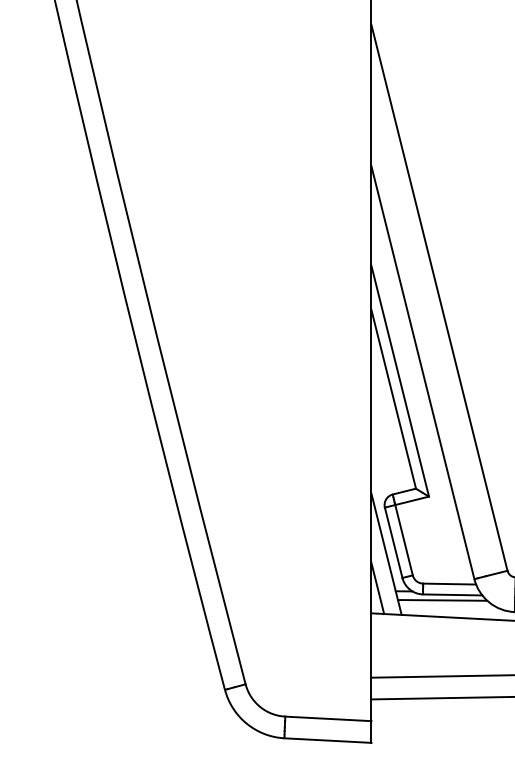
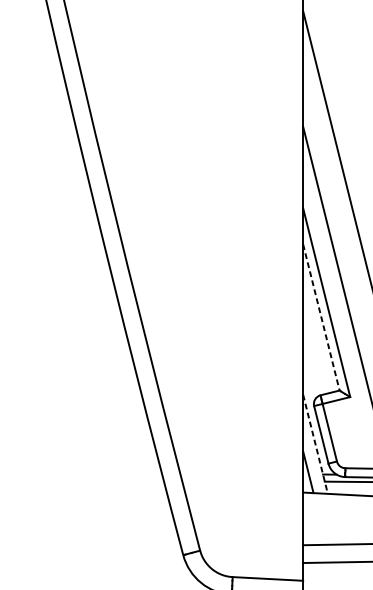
line: (393, 399) -> (321, 317), solid -> dashed
line: (386, 554) -> (315, 444), solid -> dashed

